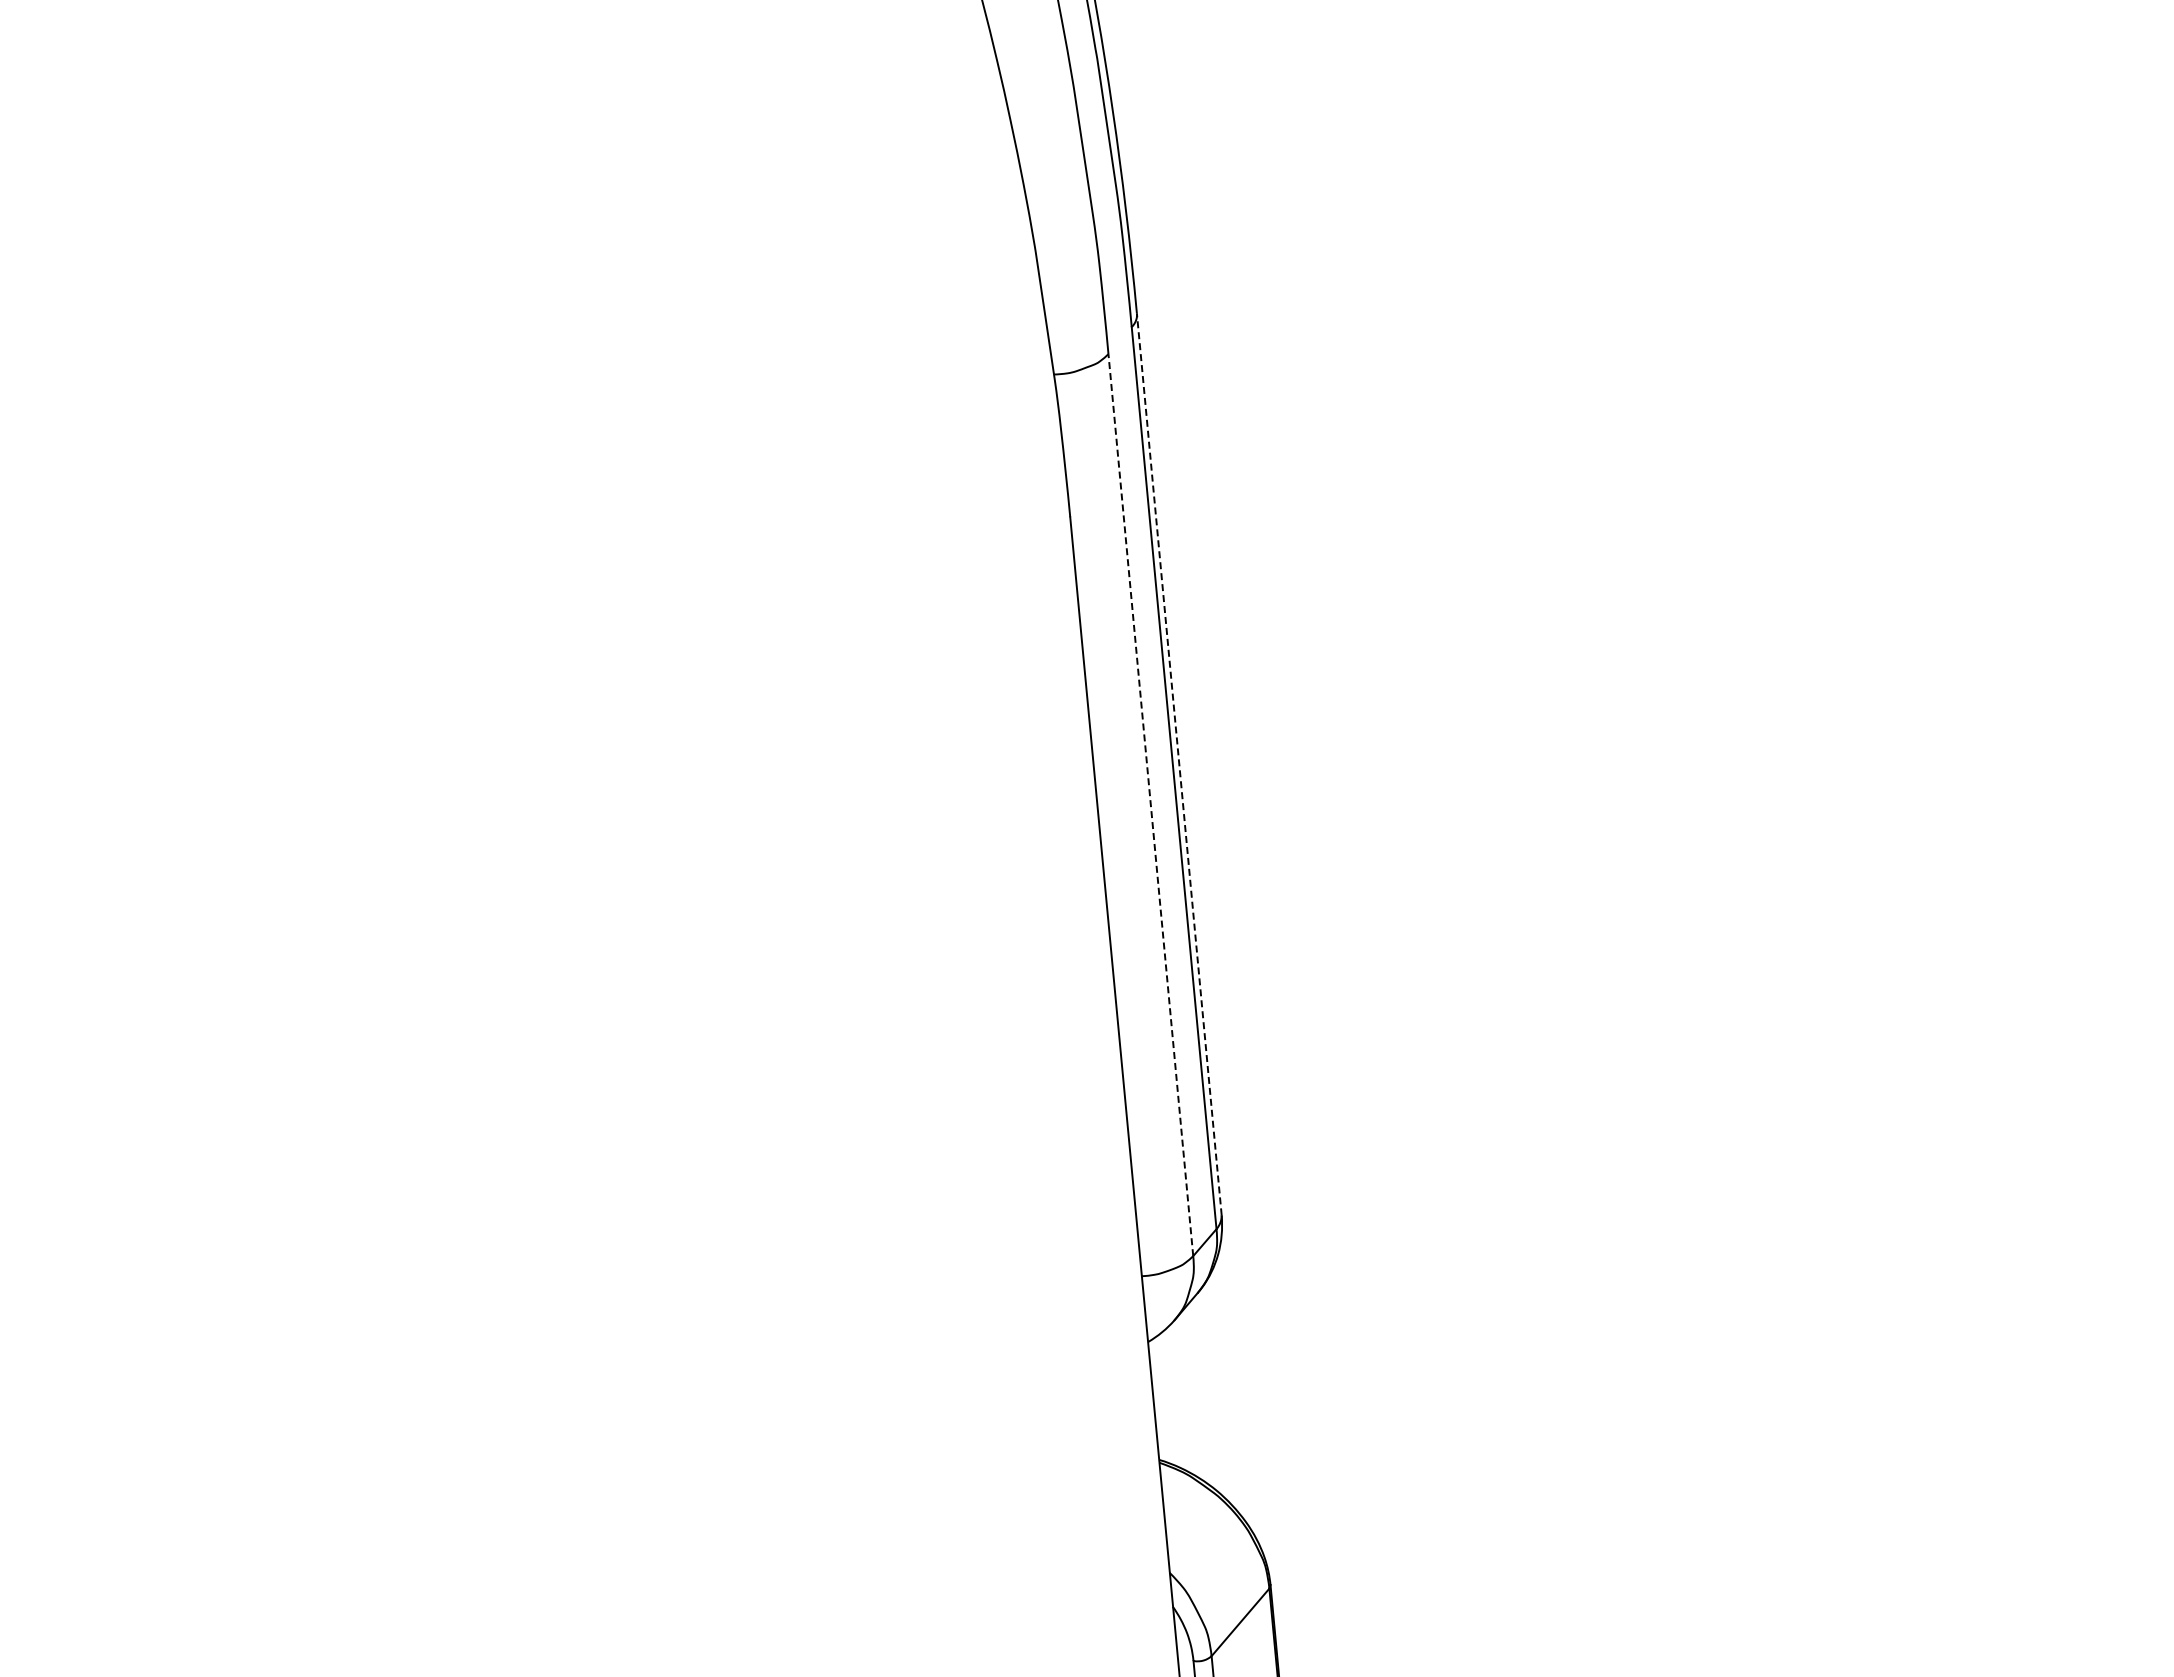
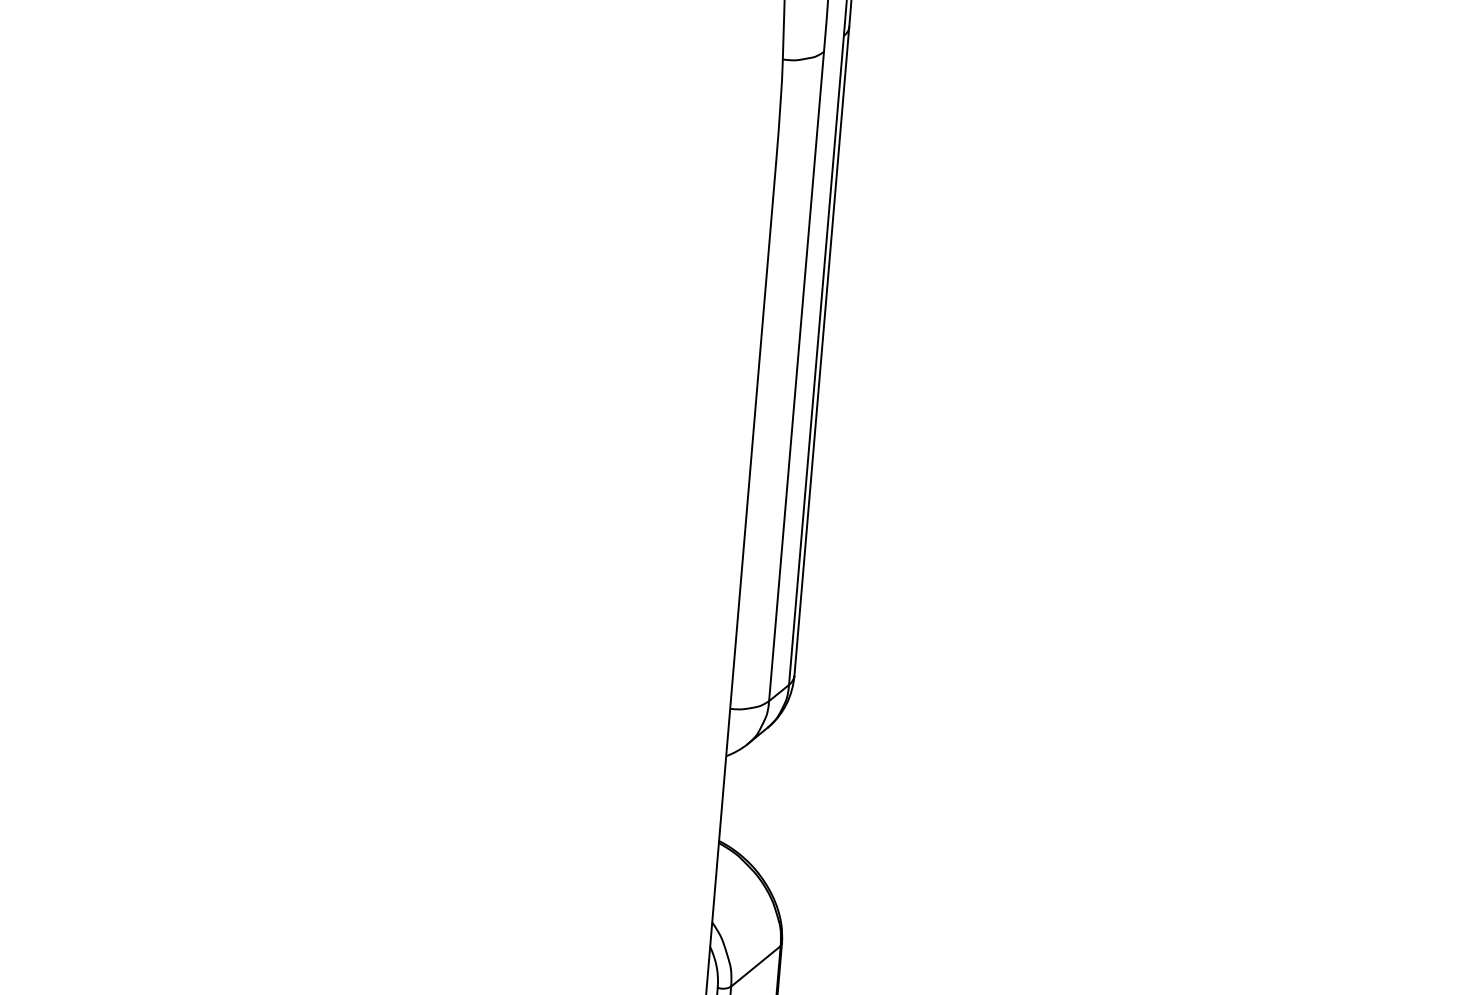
line: (1179, 764) -> (821, 351), dashed -> solid
line: (1150, 805) -> (796, 376), dashed -> solid

